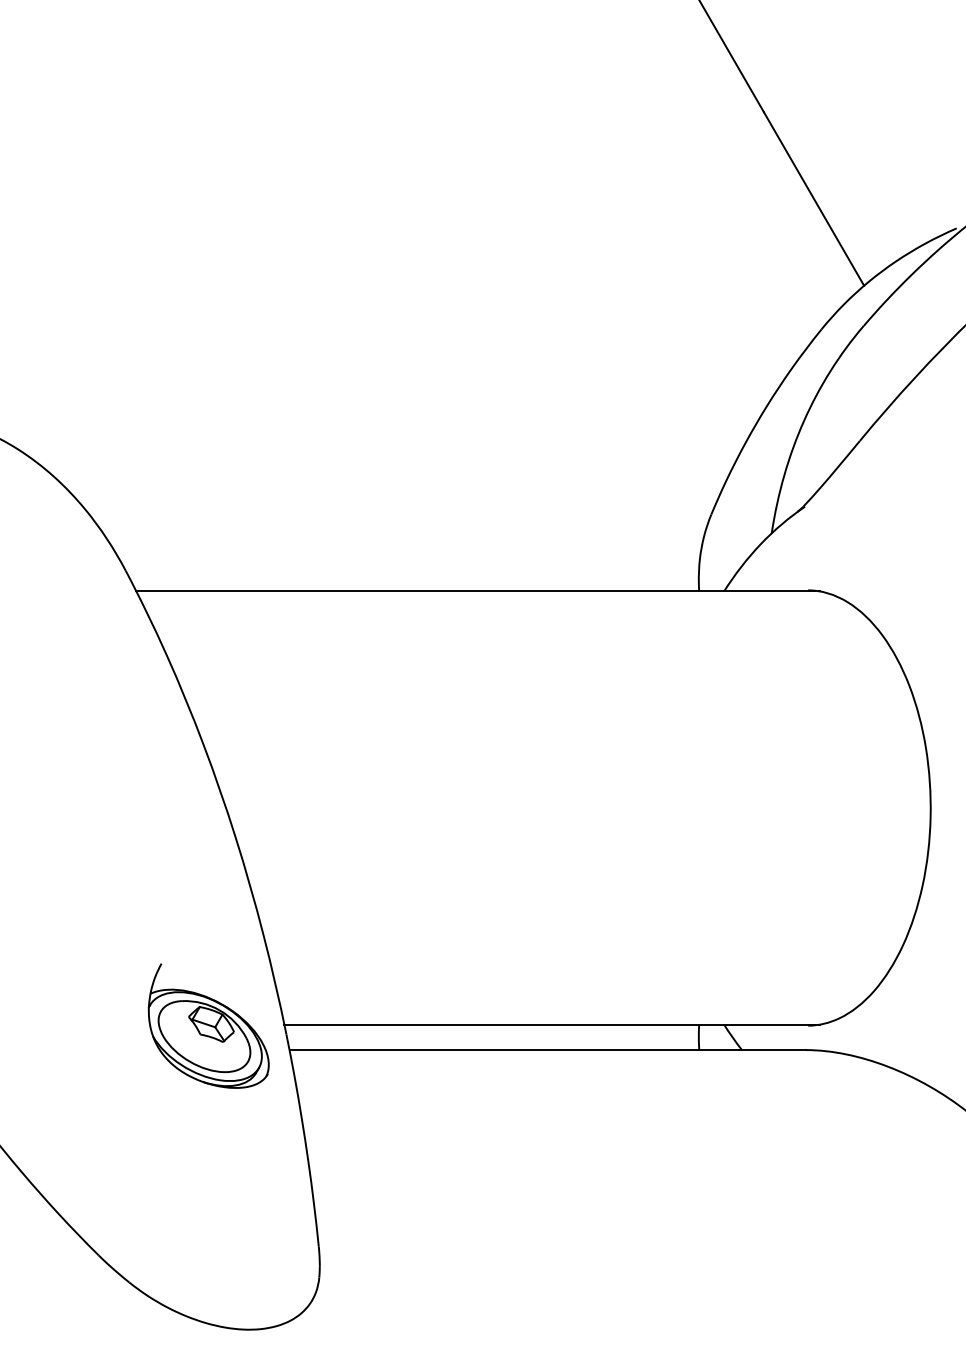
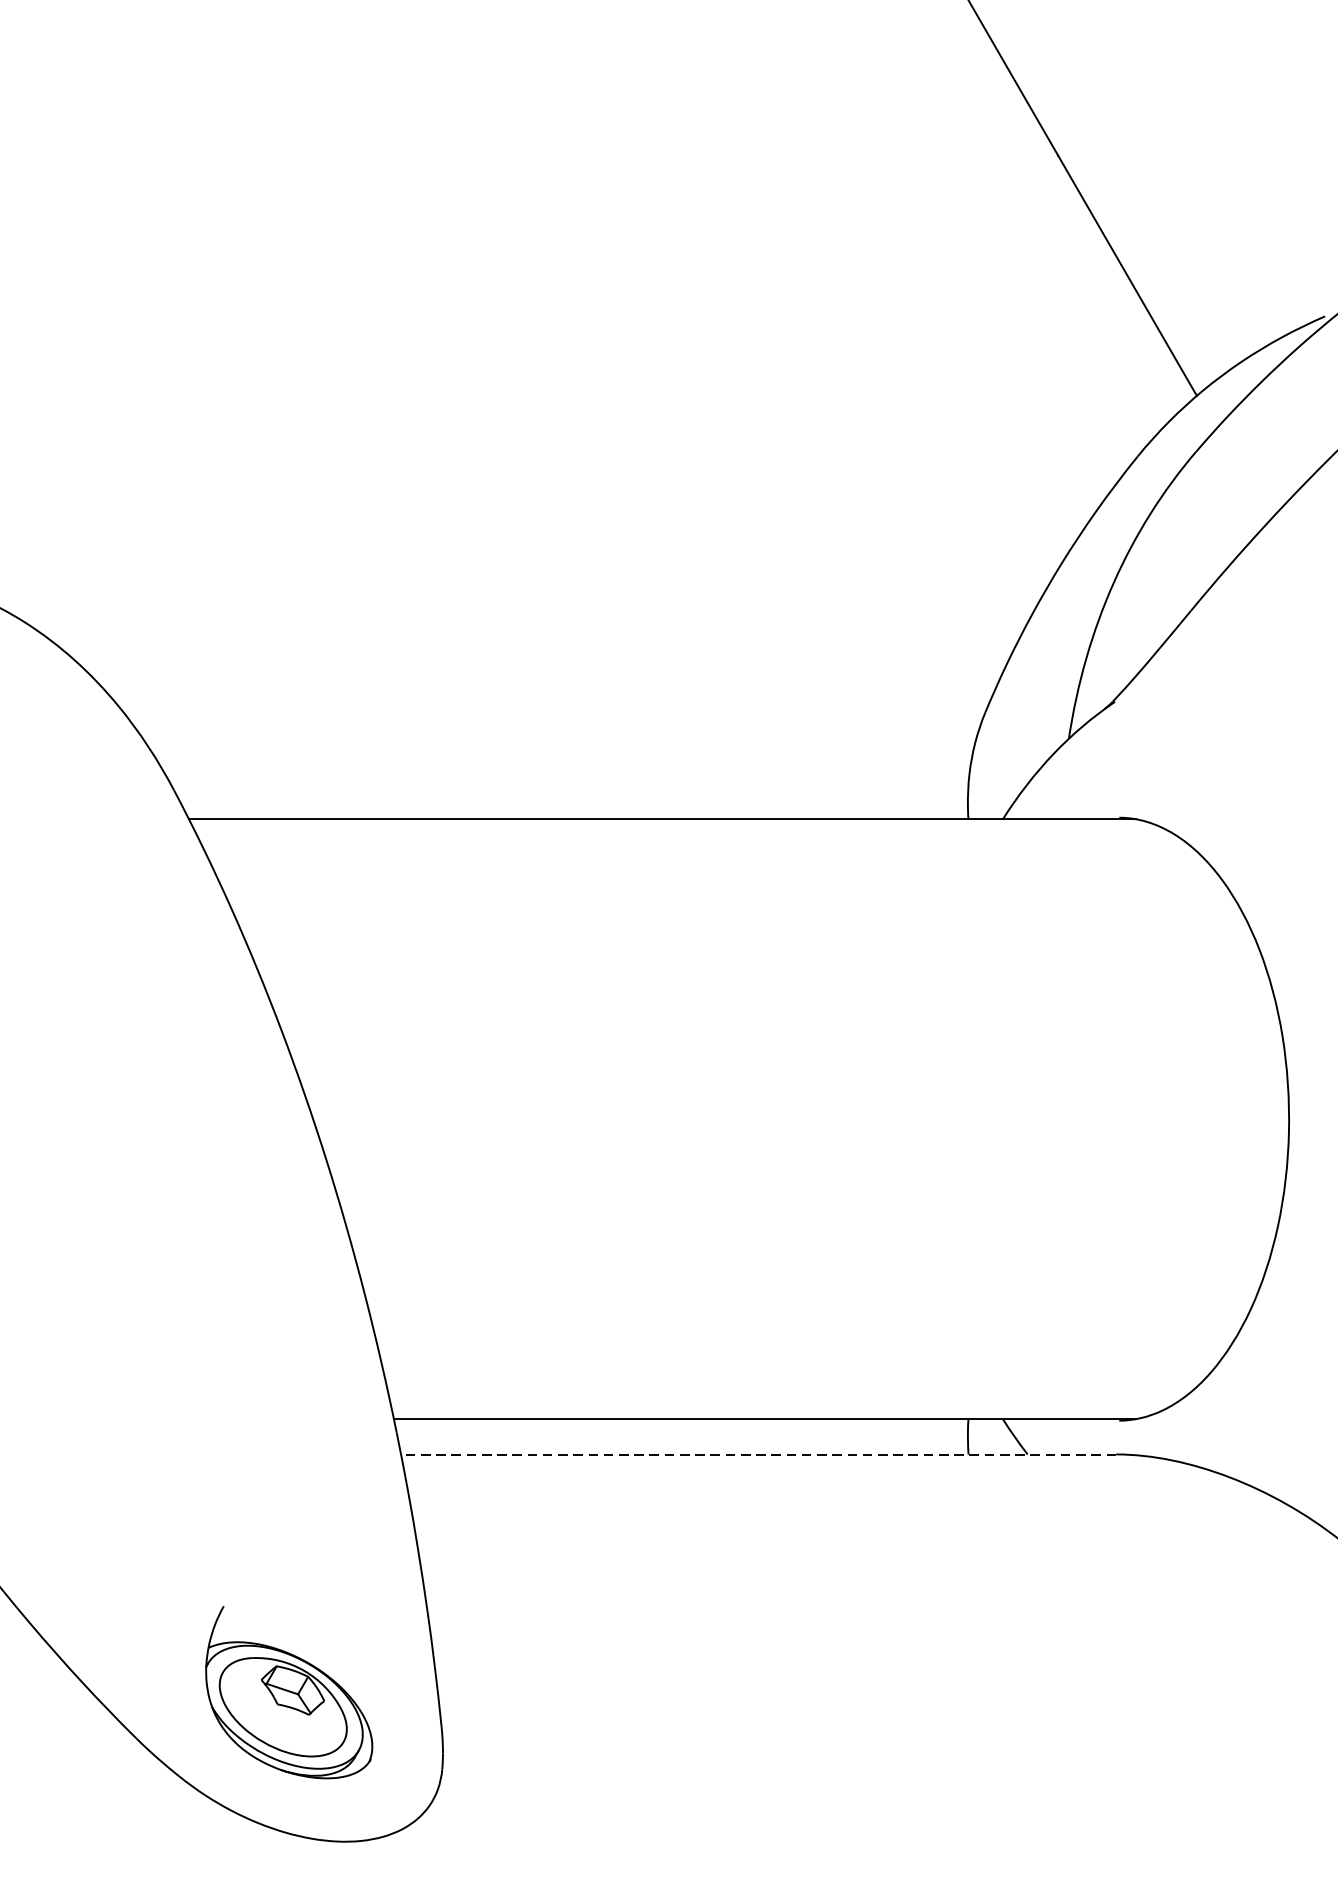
part: (208, 1025) -> (288, 1691), moved
line: (547, 1050) -> (758, 1455), solid -> dashed

